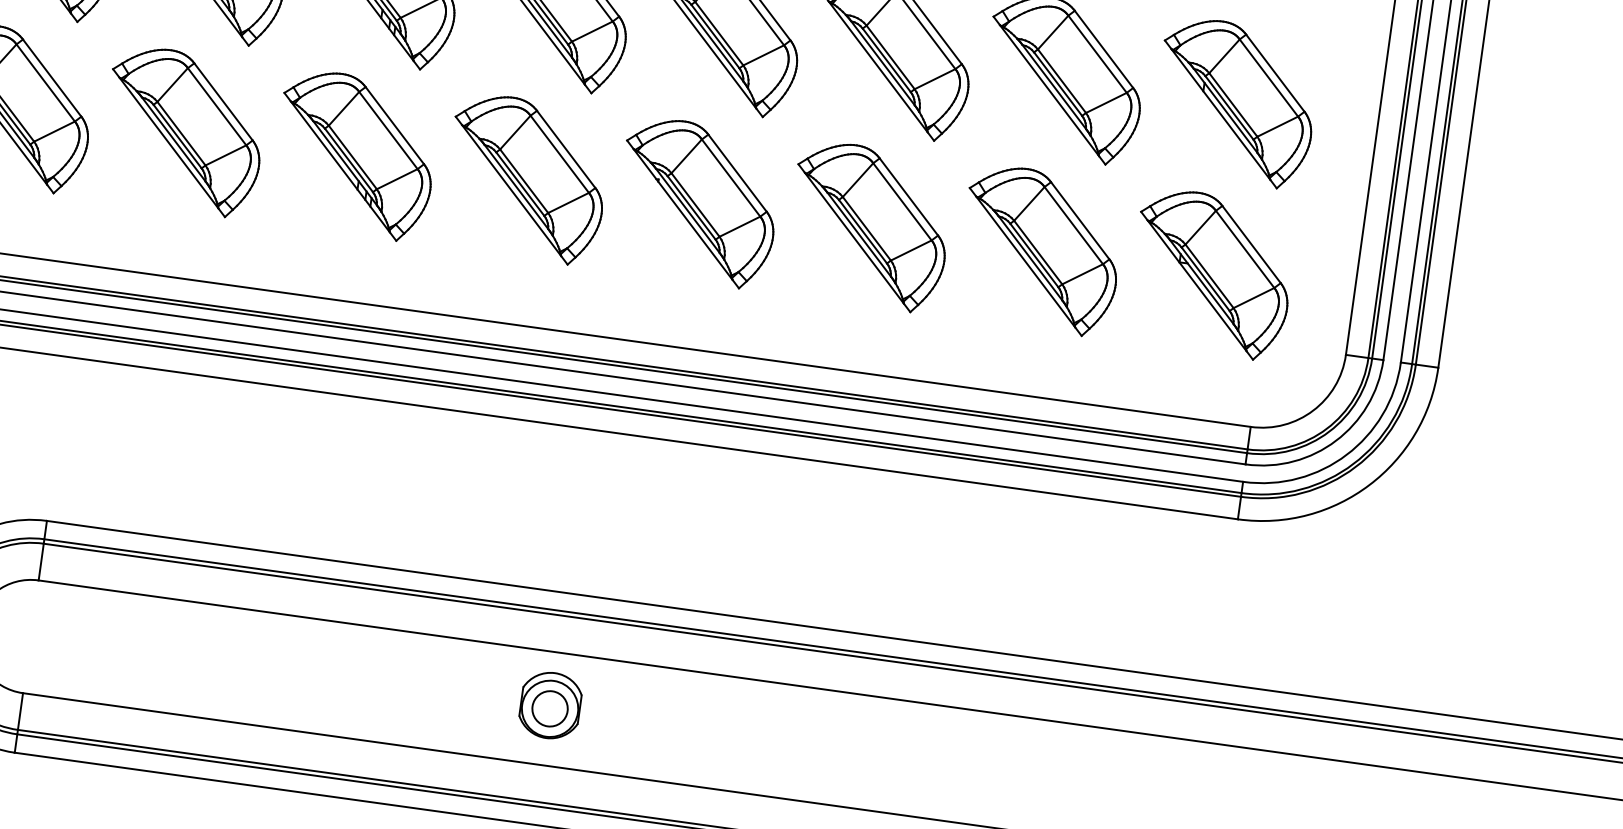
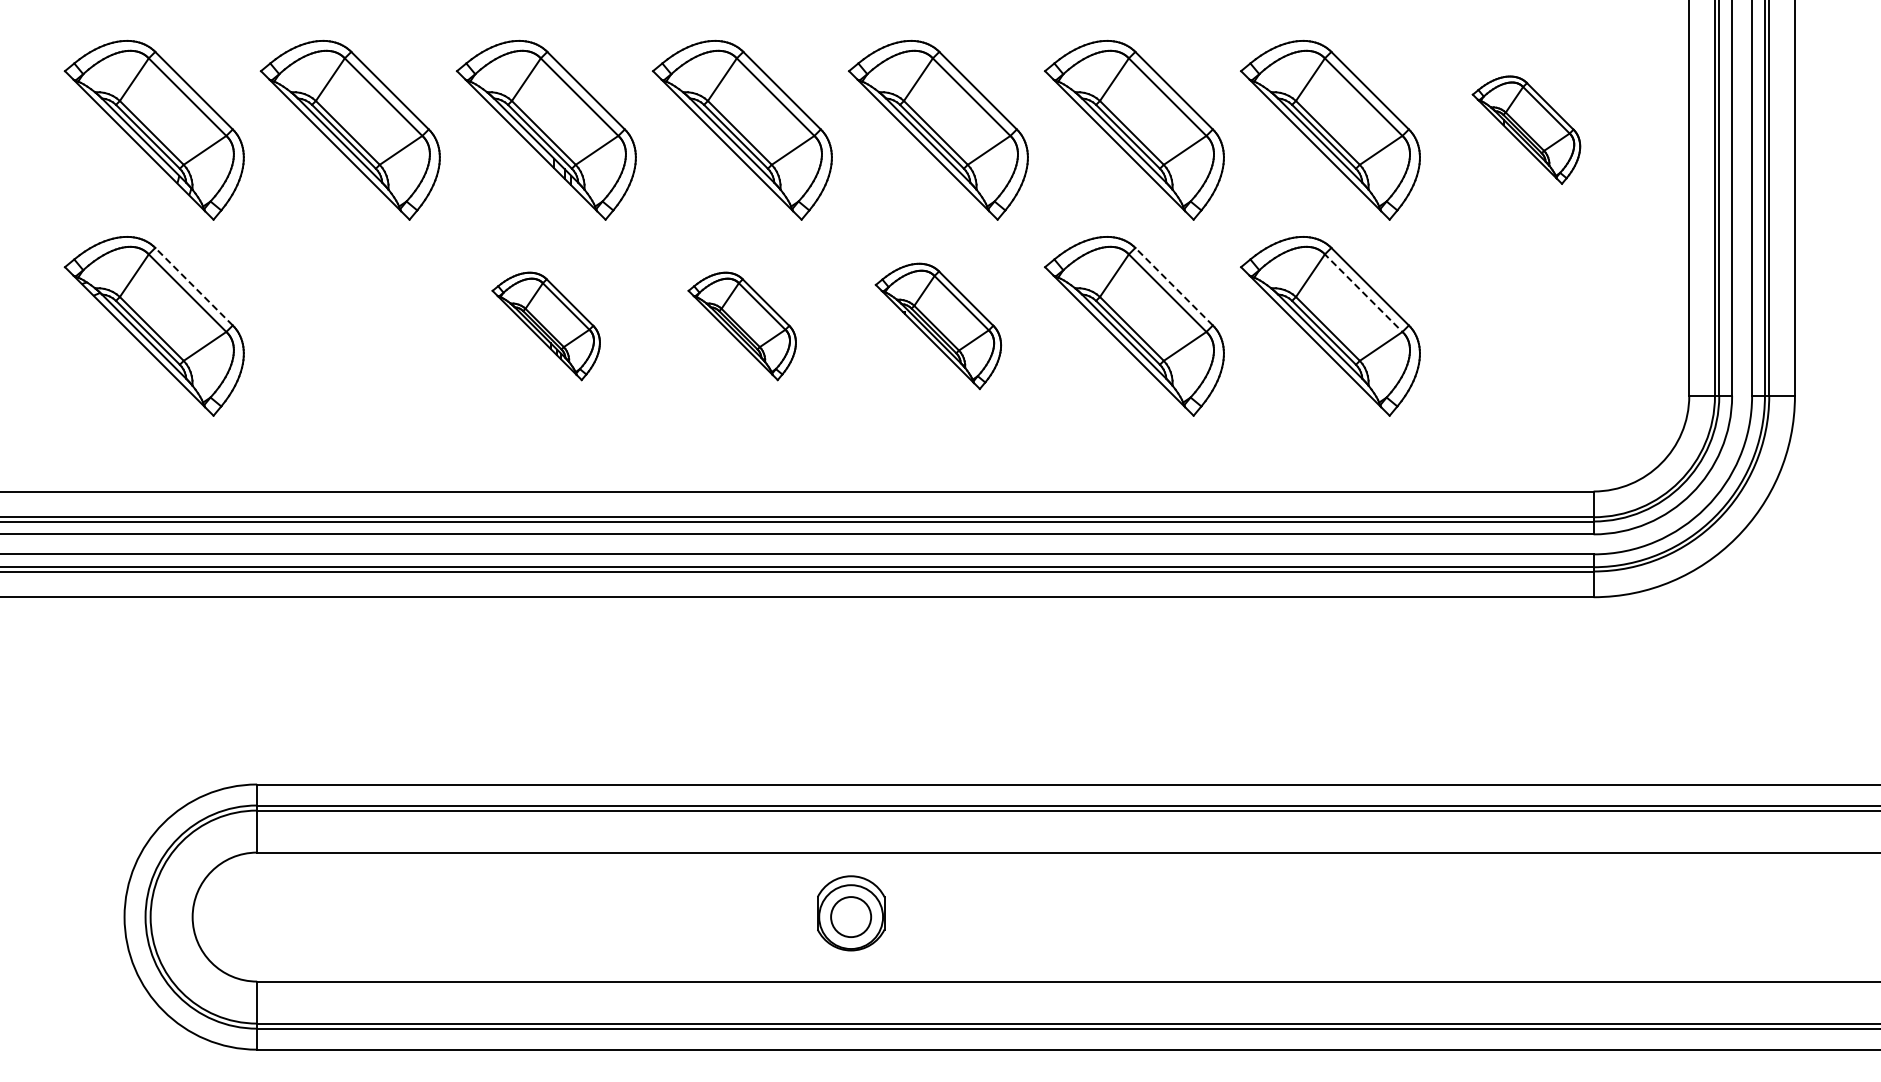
line: (52, 77) -> (194, 286), solid -> dashed
part: (1235, 102) -> (1526, 129), size x0.6
part: (183, 131) -> (349, 326), removed
part: (354, 155) -> (545, 326), size x0.6
part: (525, 179) -> (741, 326), size x0.6
line: (909, 196) -> (1174, 286), solid -> dashed
part: (698, 203) -> (938, 326), size x0.7
line: (1073, 225) -> (1363, 293), solid -> dashed
part: (1212, 274) -> (1526, 326), removed

